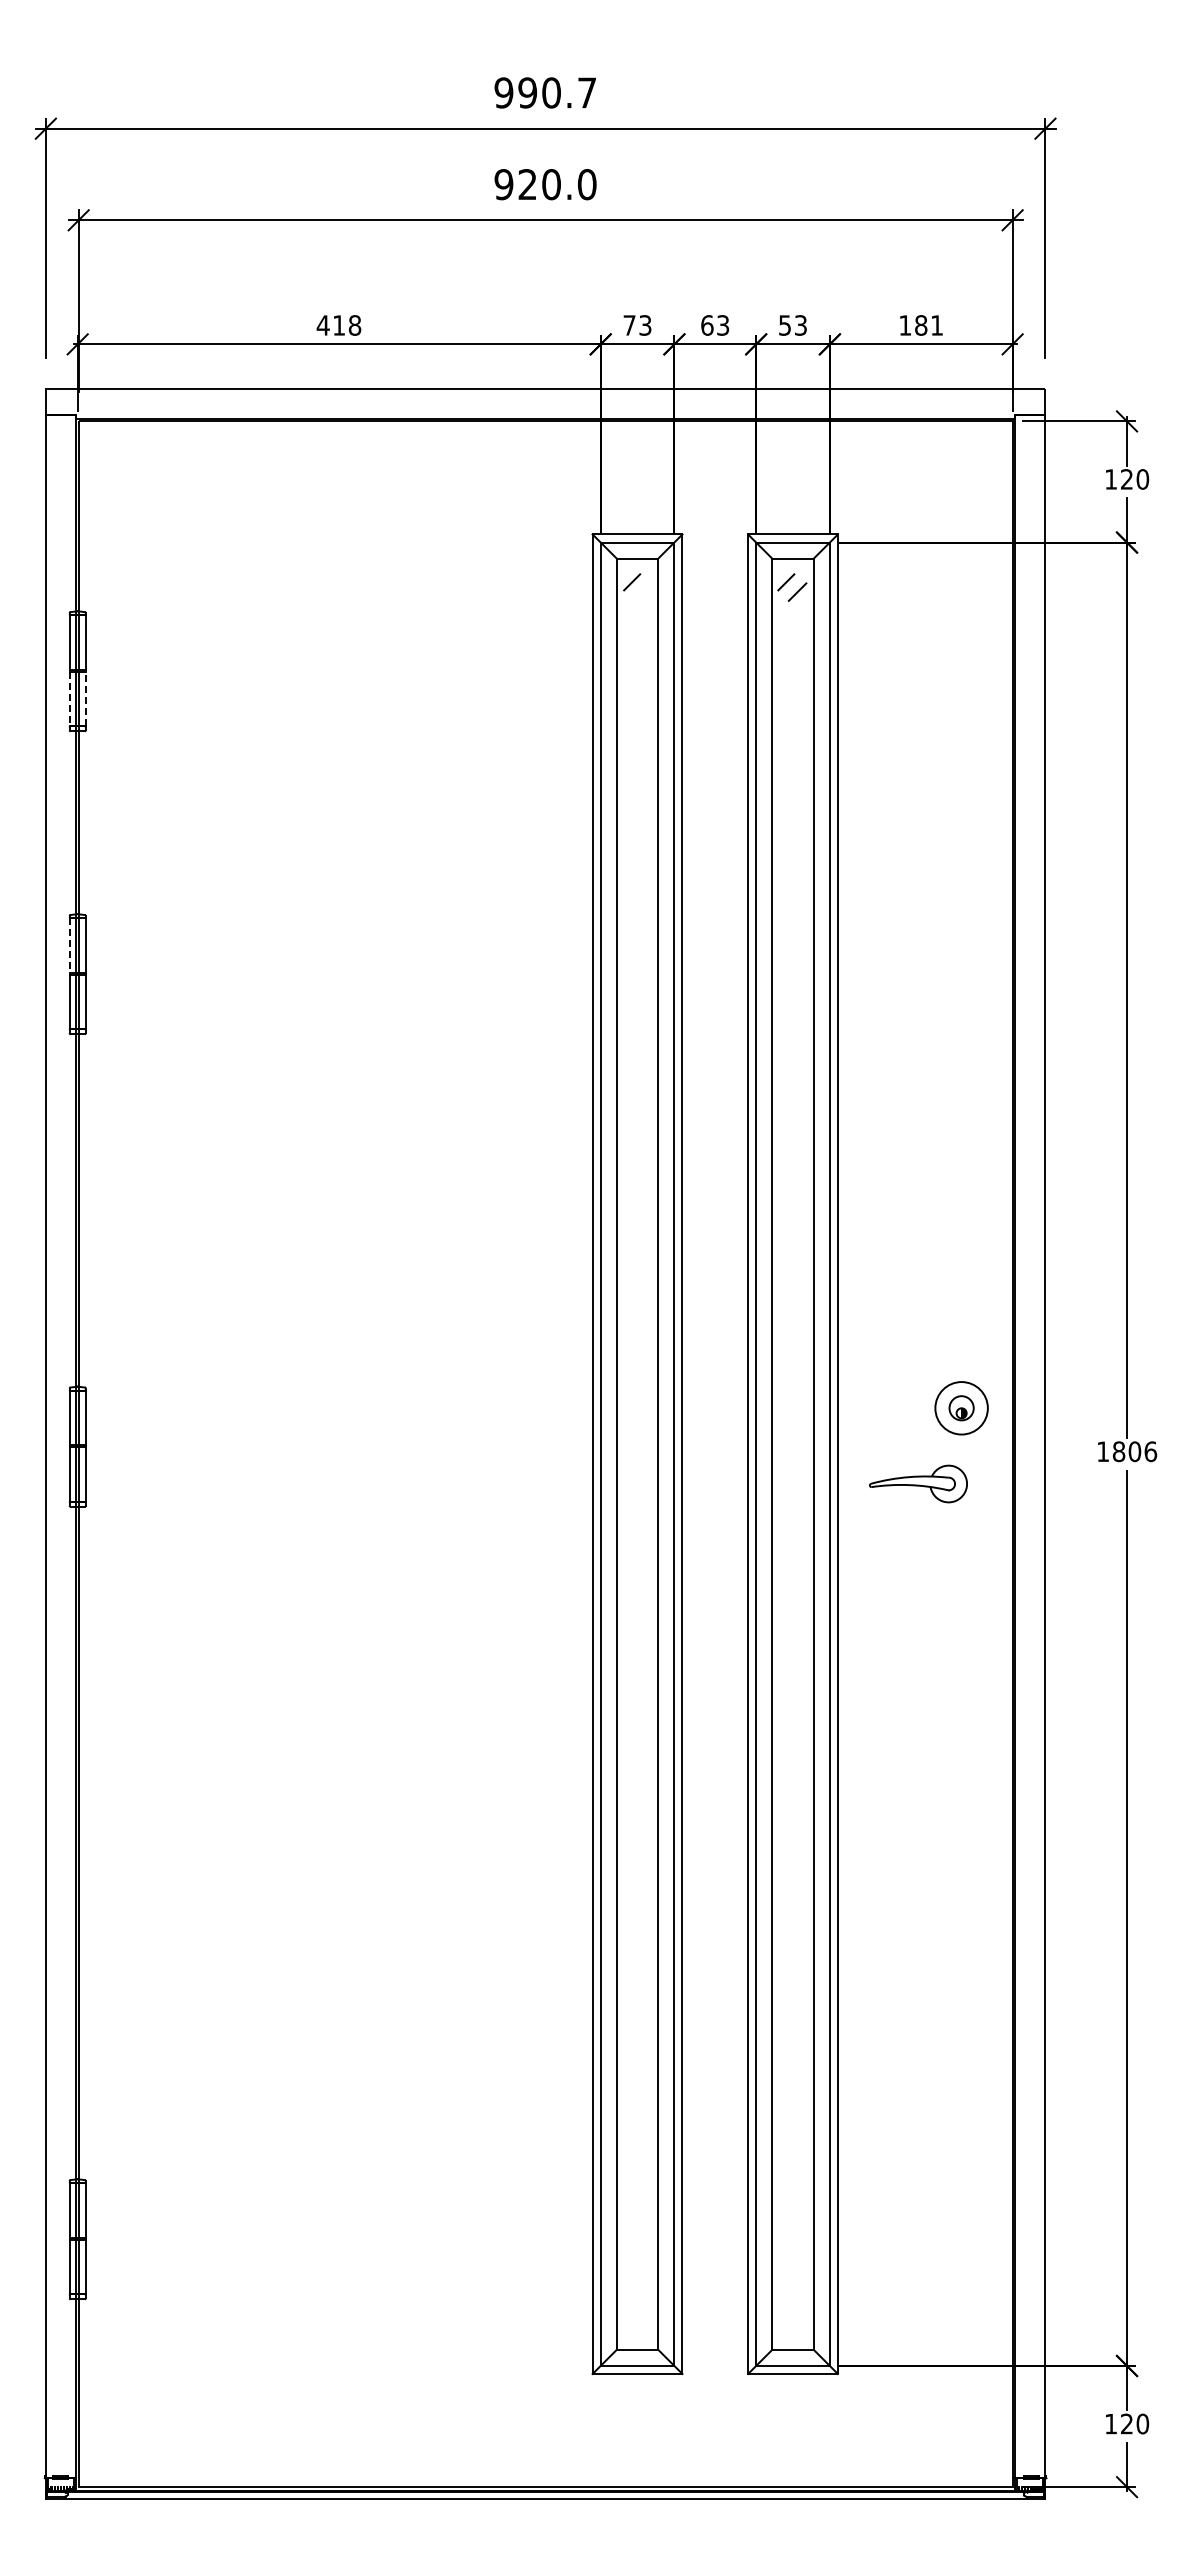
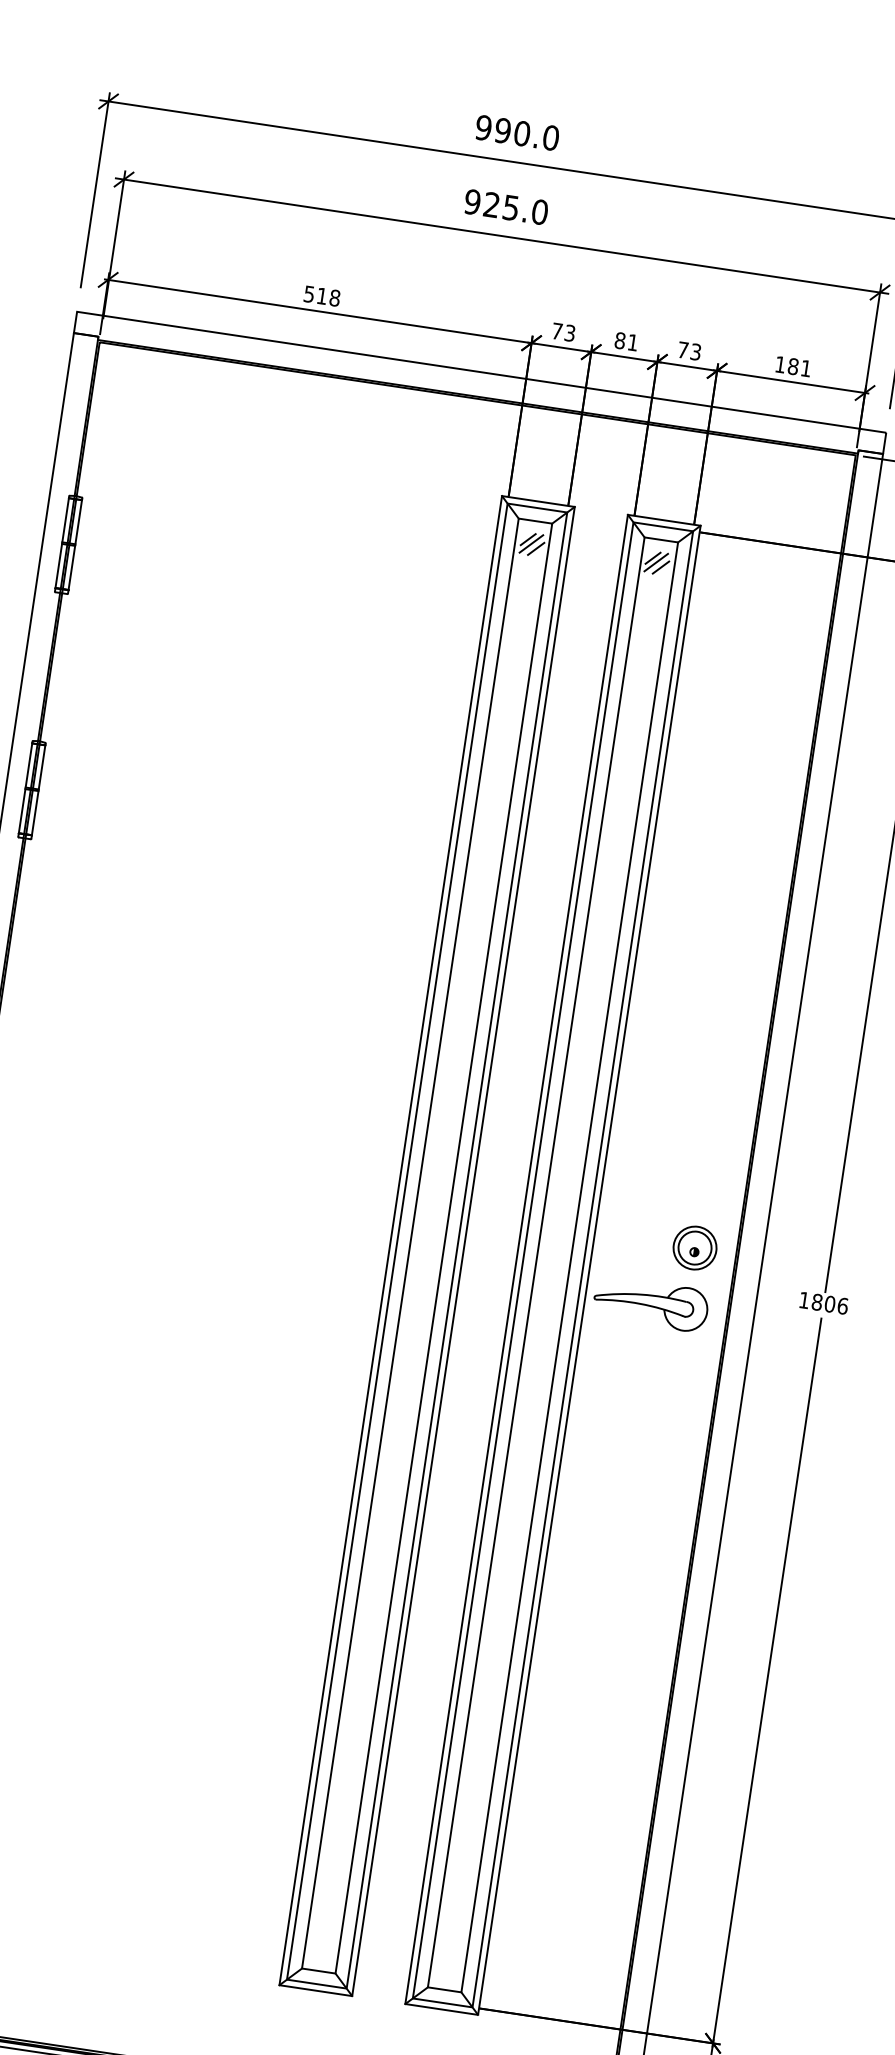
text: (586, 92) -> (550, 137), 990.7 -> 990.0
text: (551, 184) -> (511, 207), 920.0 -> 925.0
text: (322, 325) -> (308, 294), 418 -> 518
text: (715, 325) -> (626, 341), 63 -> 81
text: (784, 325) -> (682, 350), 53 -> 73
line: (636, 586) -> (531, 543), added
line: (790, 586) -> (655, 562), added
line: (643, 591) -> (536, 548), added
line: (85, 698) -> (71, 567), dashed -> solid
line: (69, 699) -> (58, 566), dashed -> solid
line: (69, 945) -> (28, 765), dashed -> solid
circle: (961, 1408) -> (694, 1248), size x1.67
part: (918, 1483) -> (651, 1303), size x1.43

